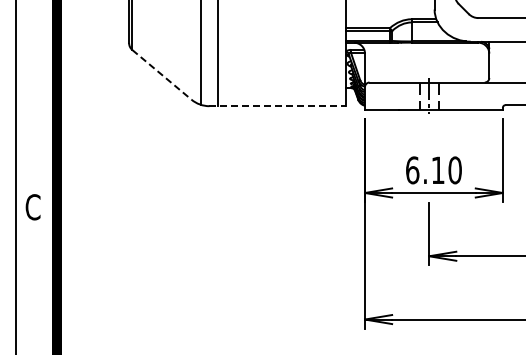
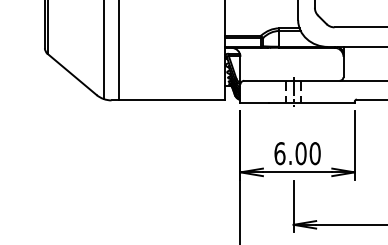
line: (161, 74) -> (71, 74), dashed -> solid
line: (278, 106) -> (168, 100), dashed -> solid
text: (437, 170) -> (300, 153), 6.10 -> 6.00

